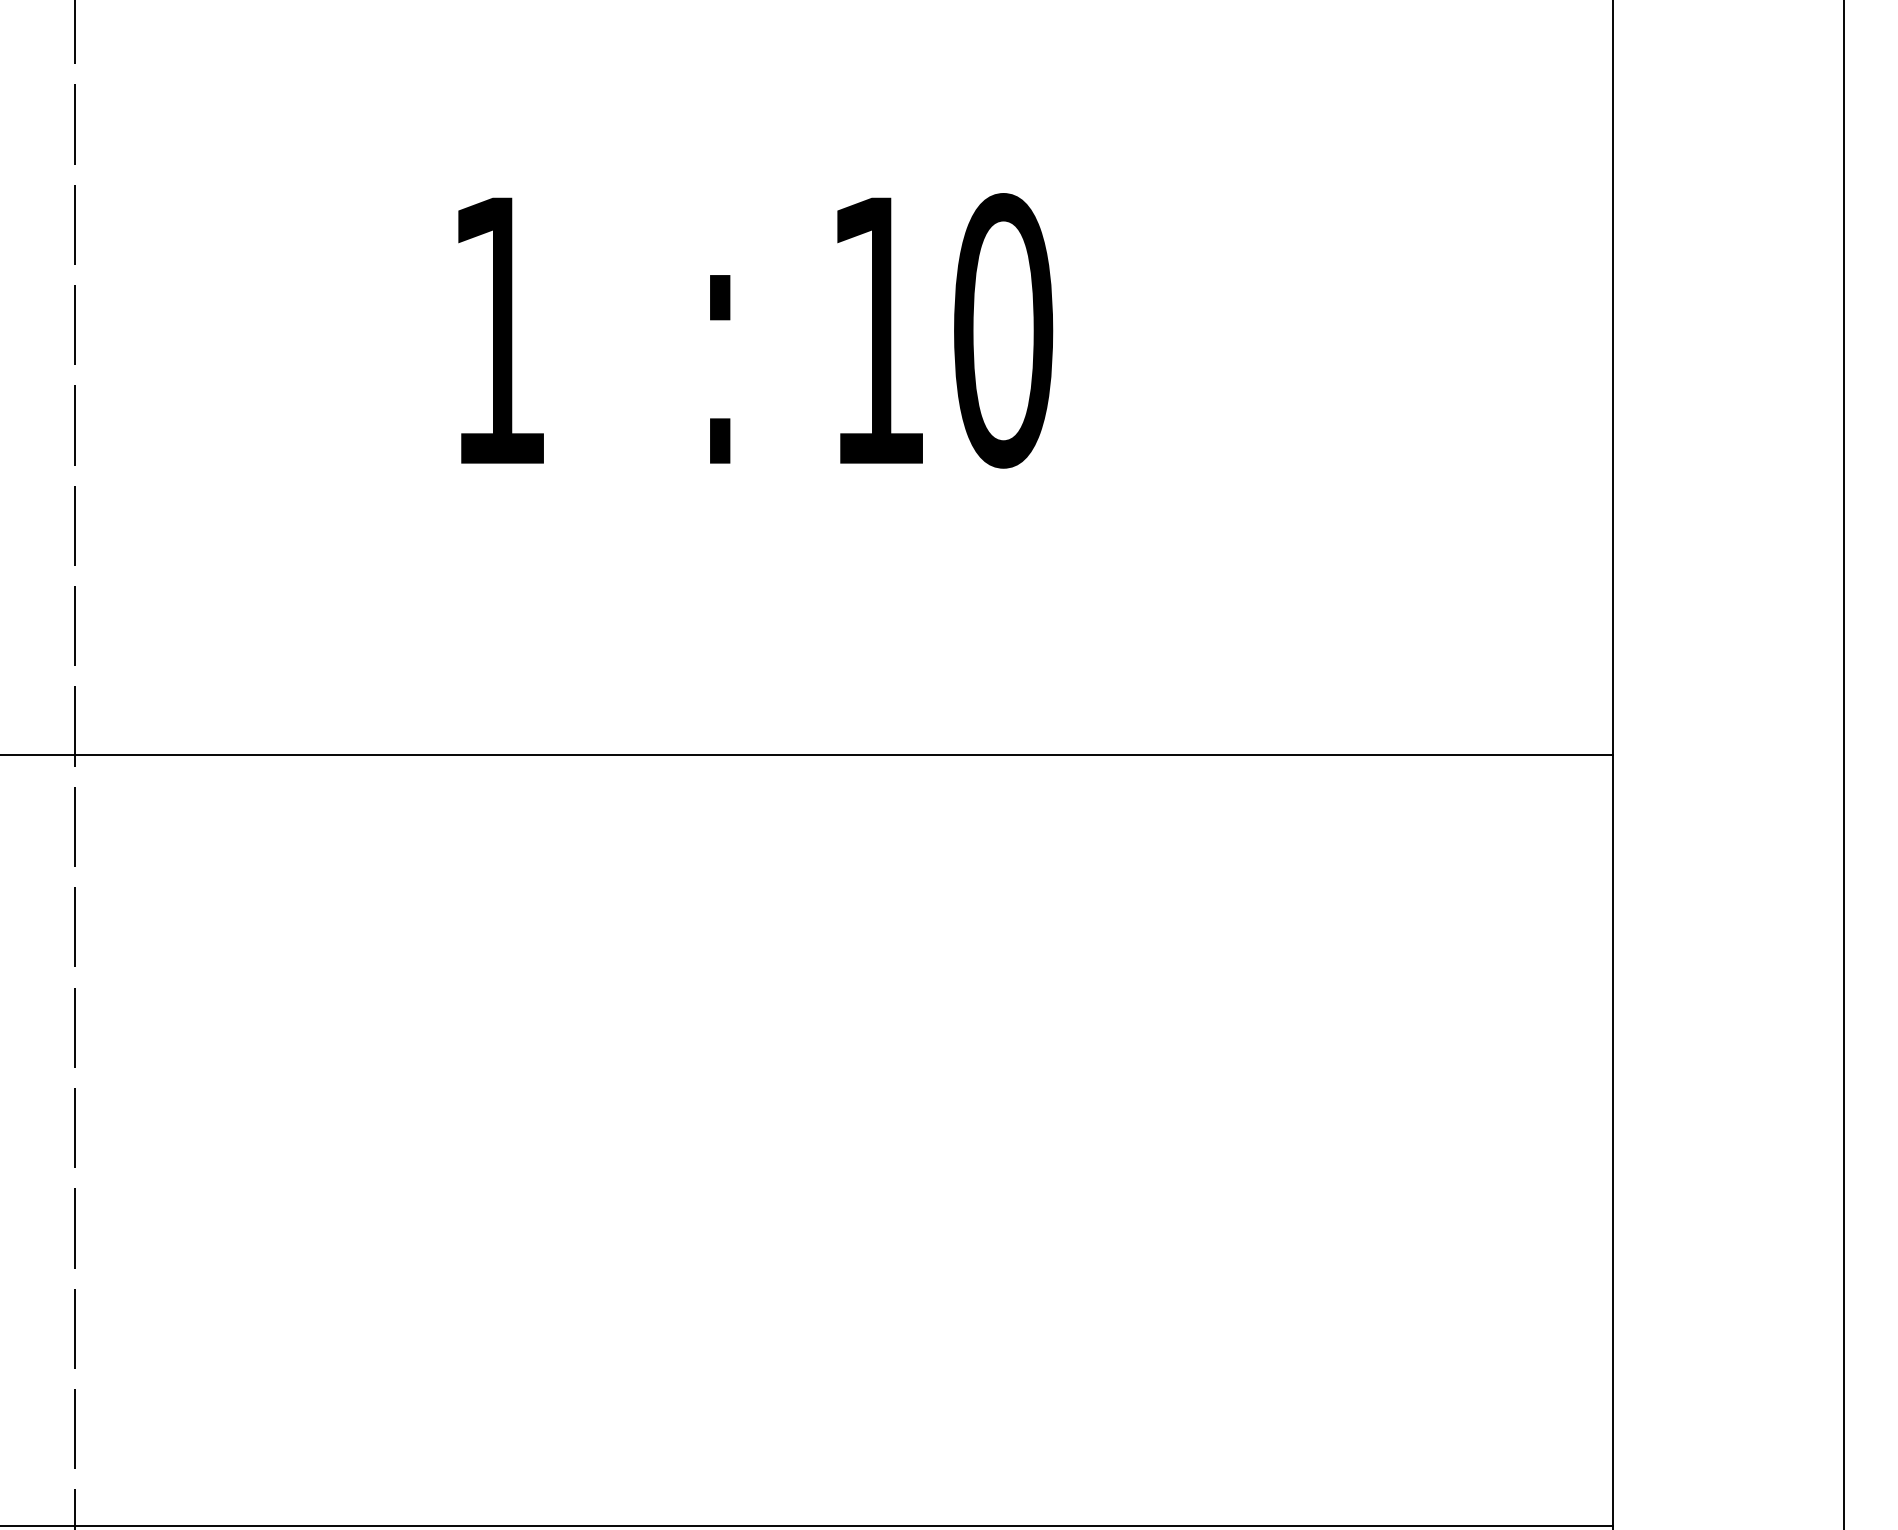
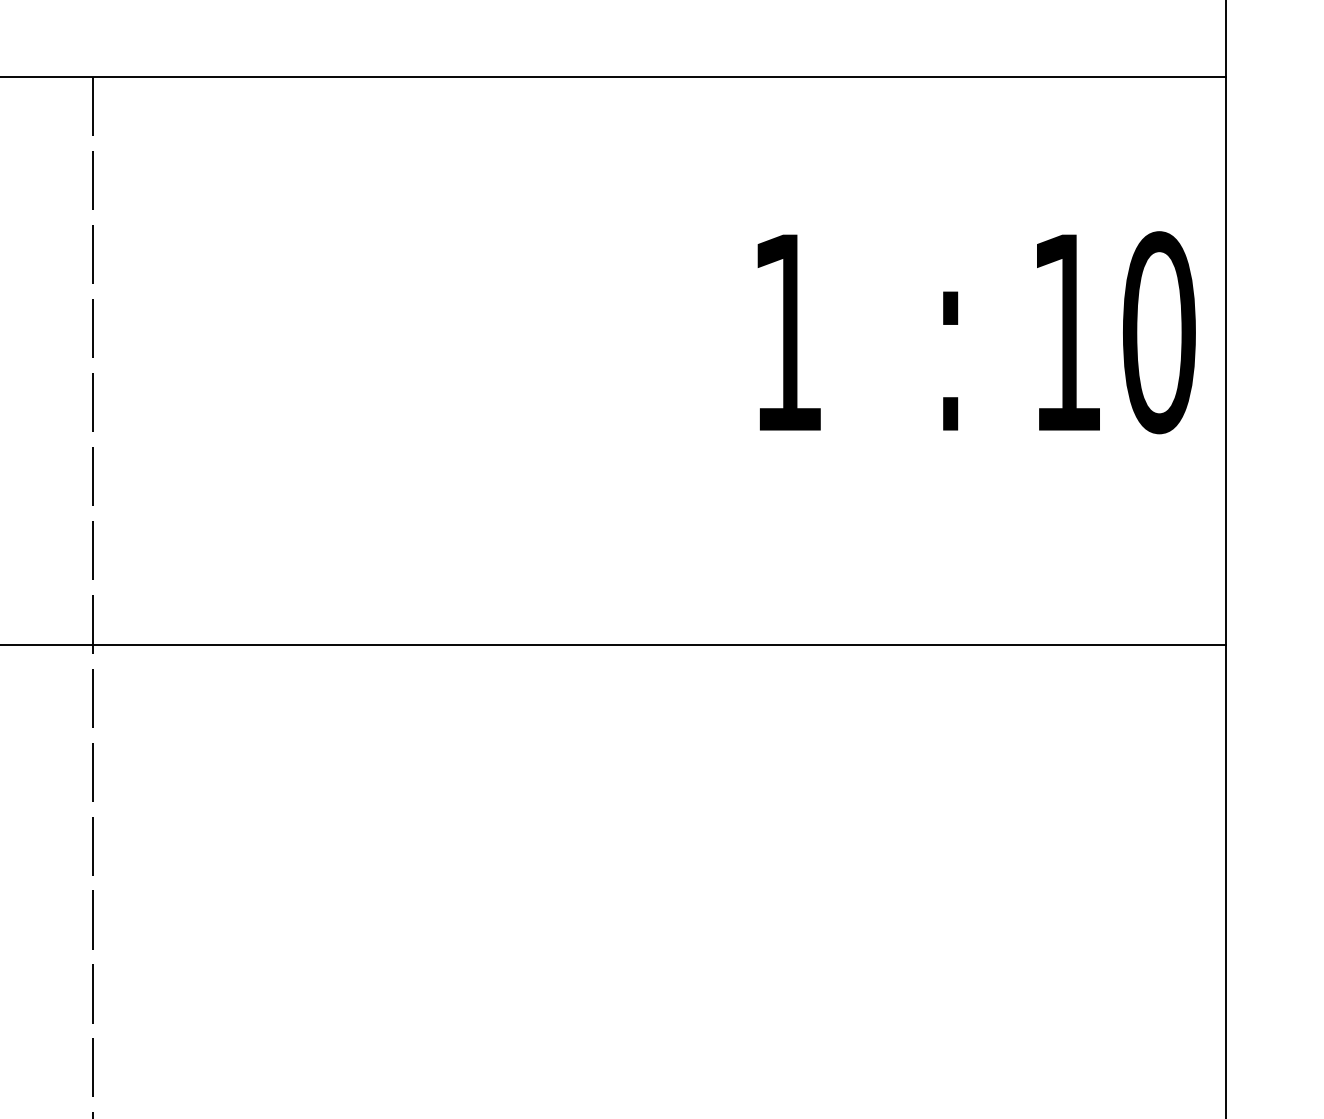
text: (755, 330) -> (976, 332), moved

